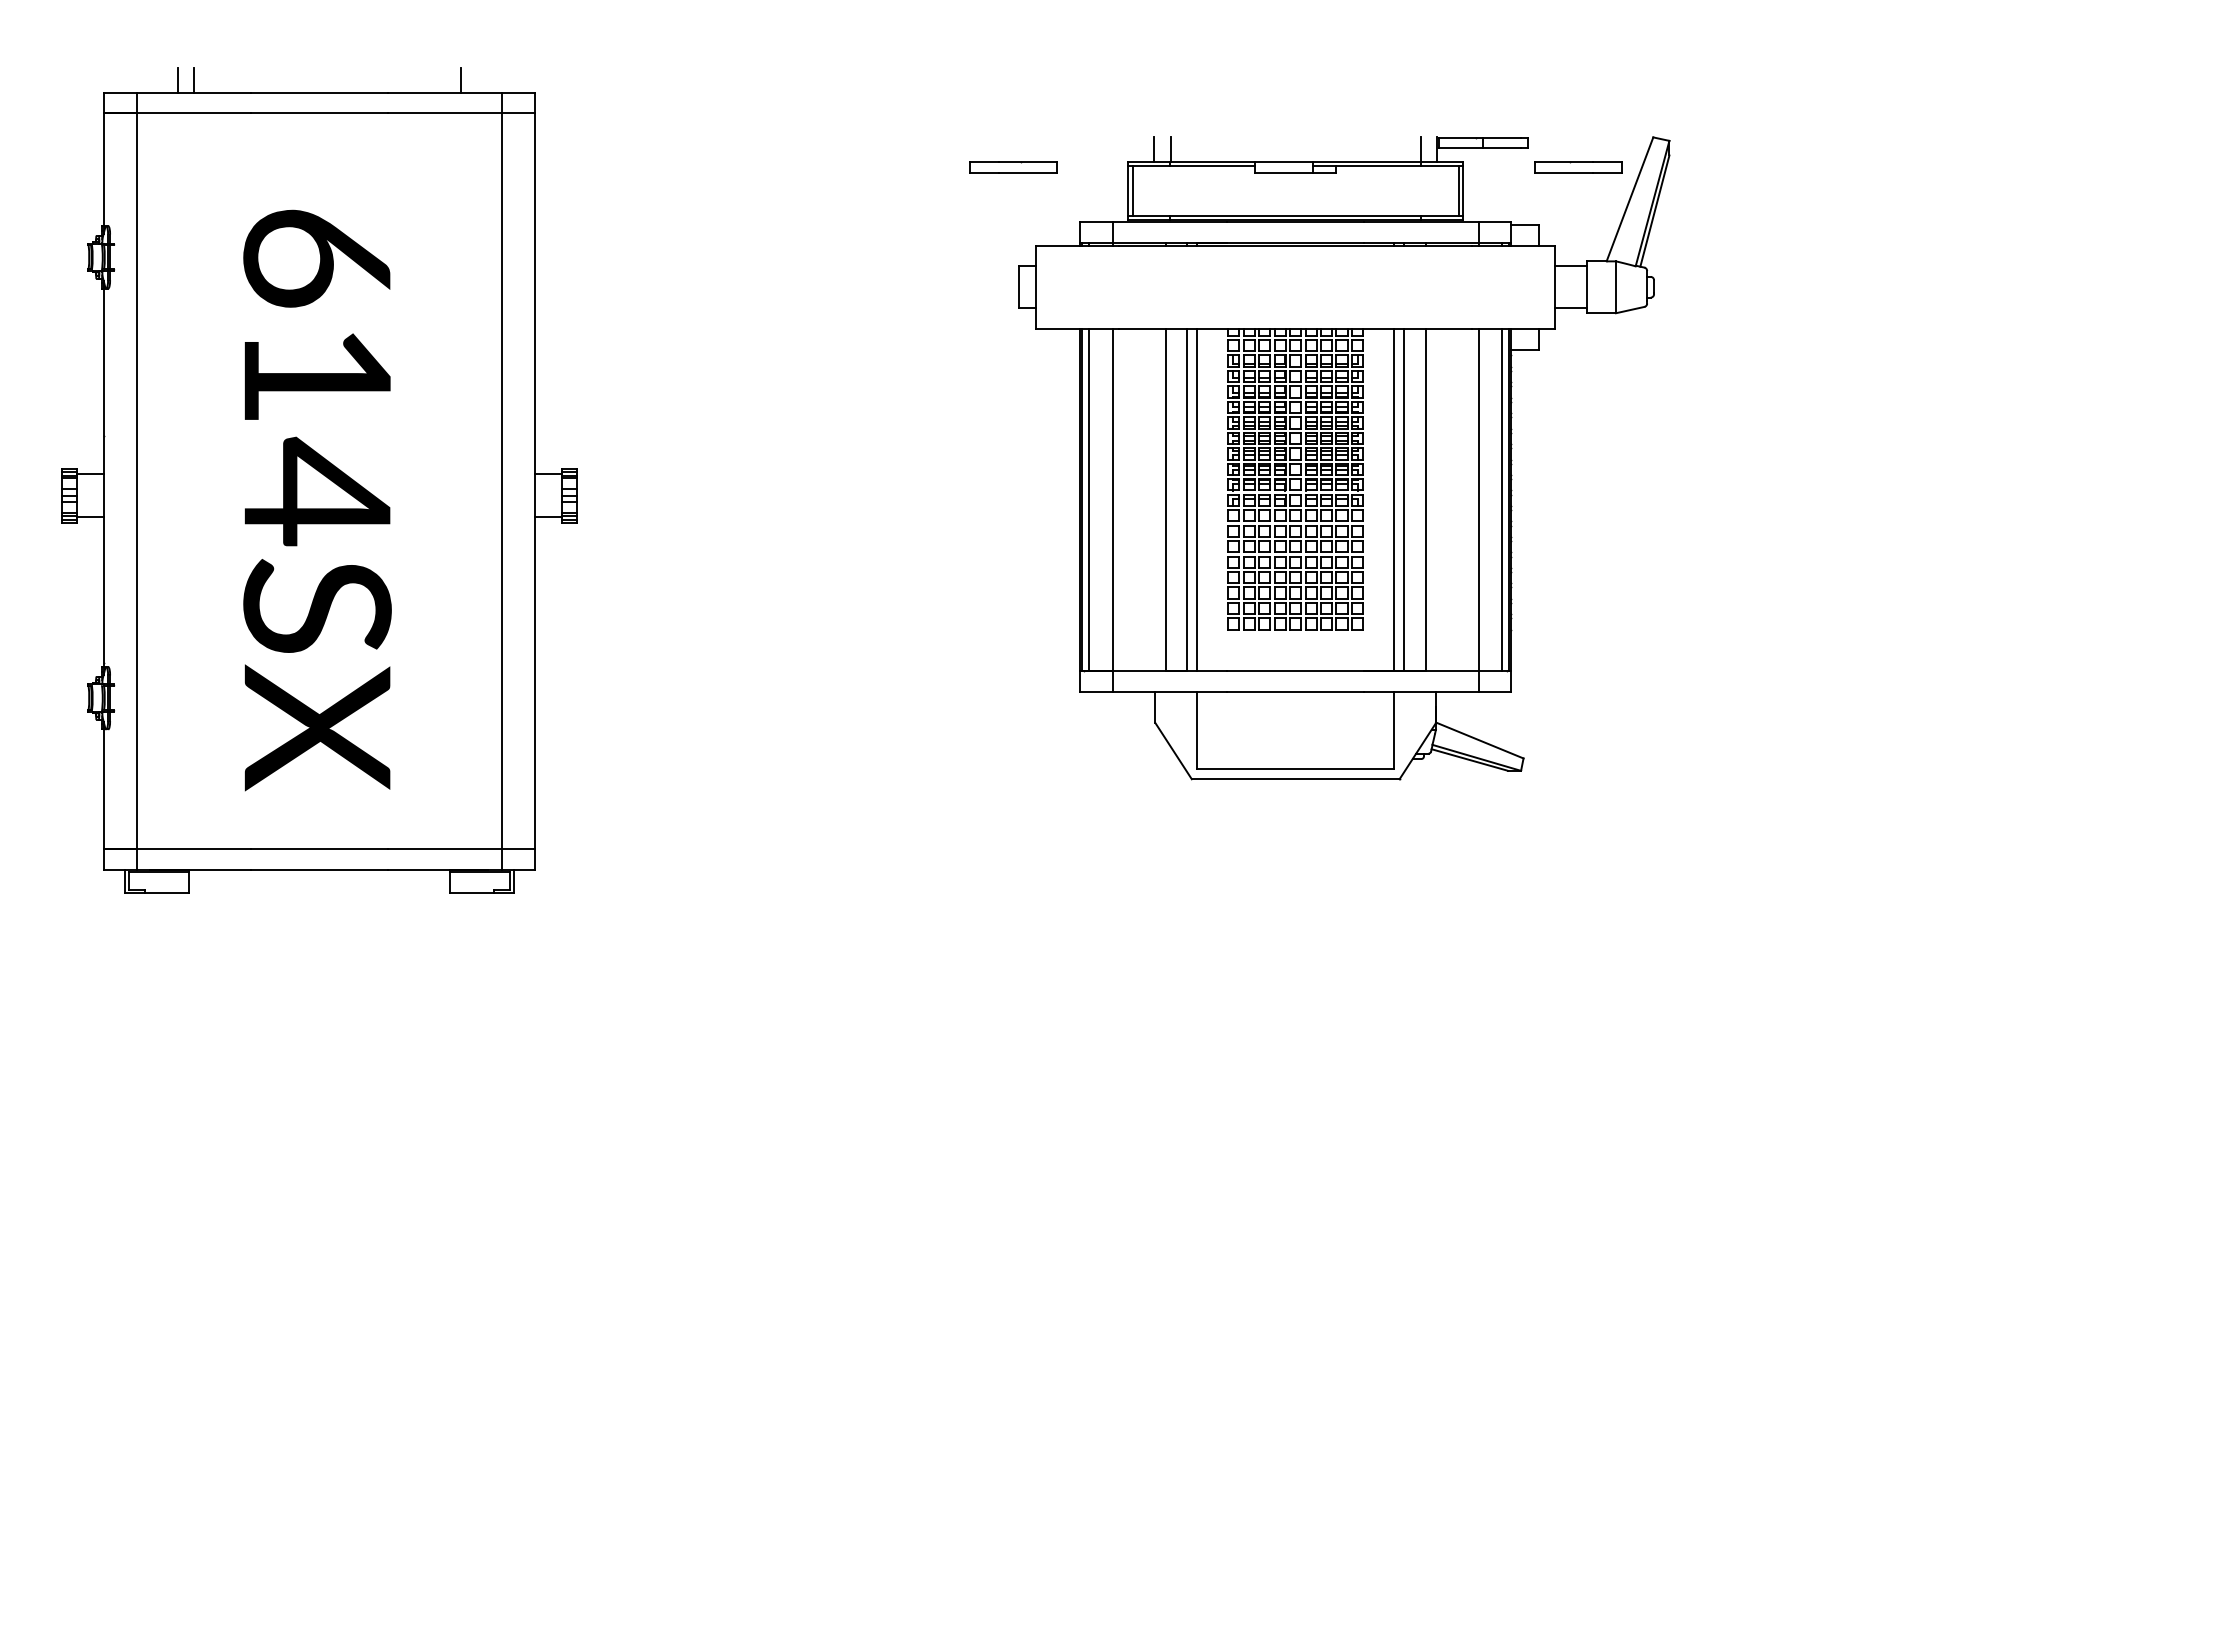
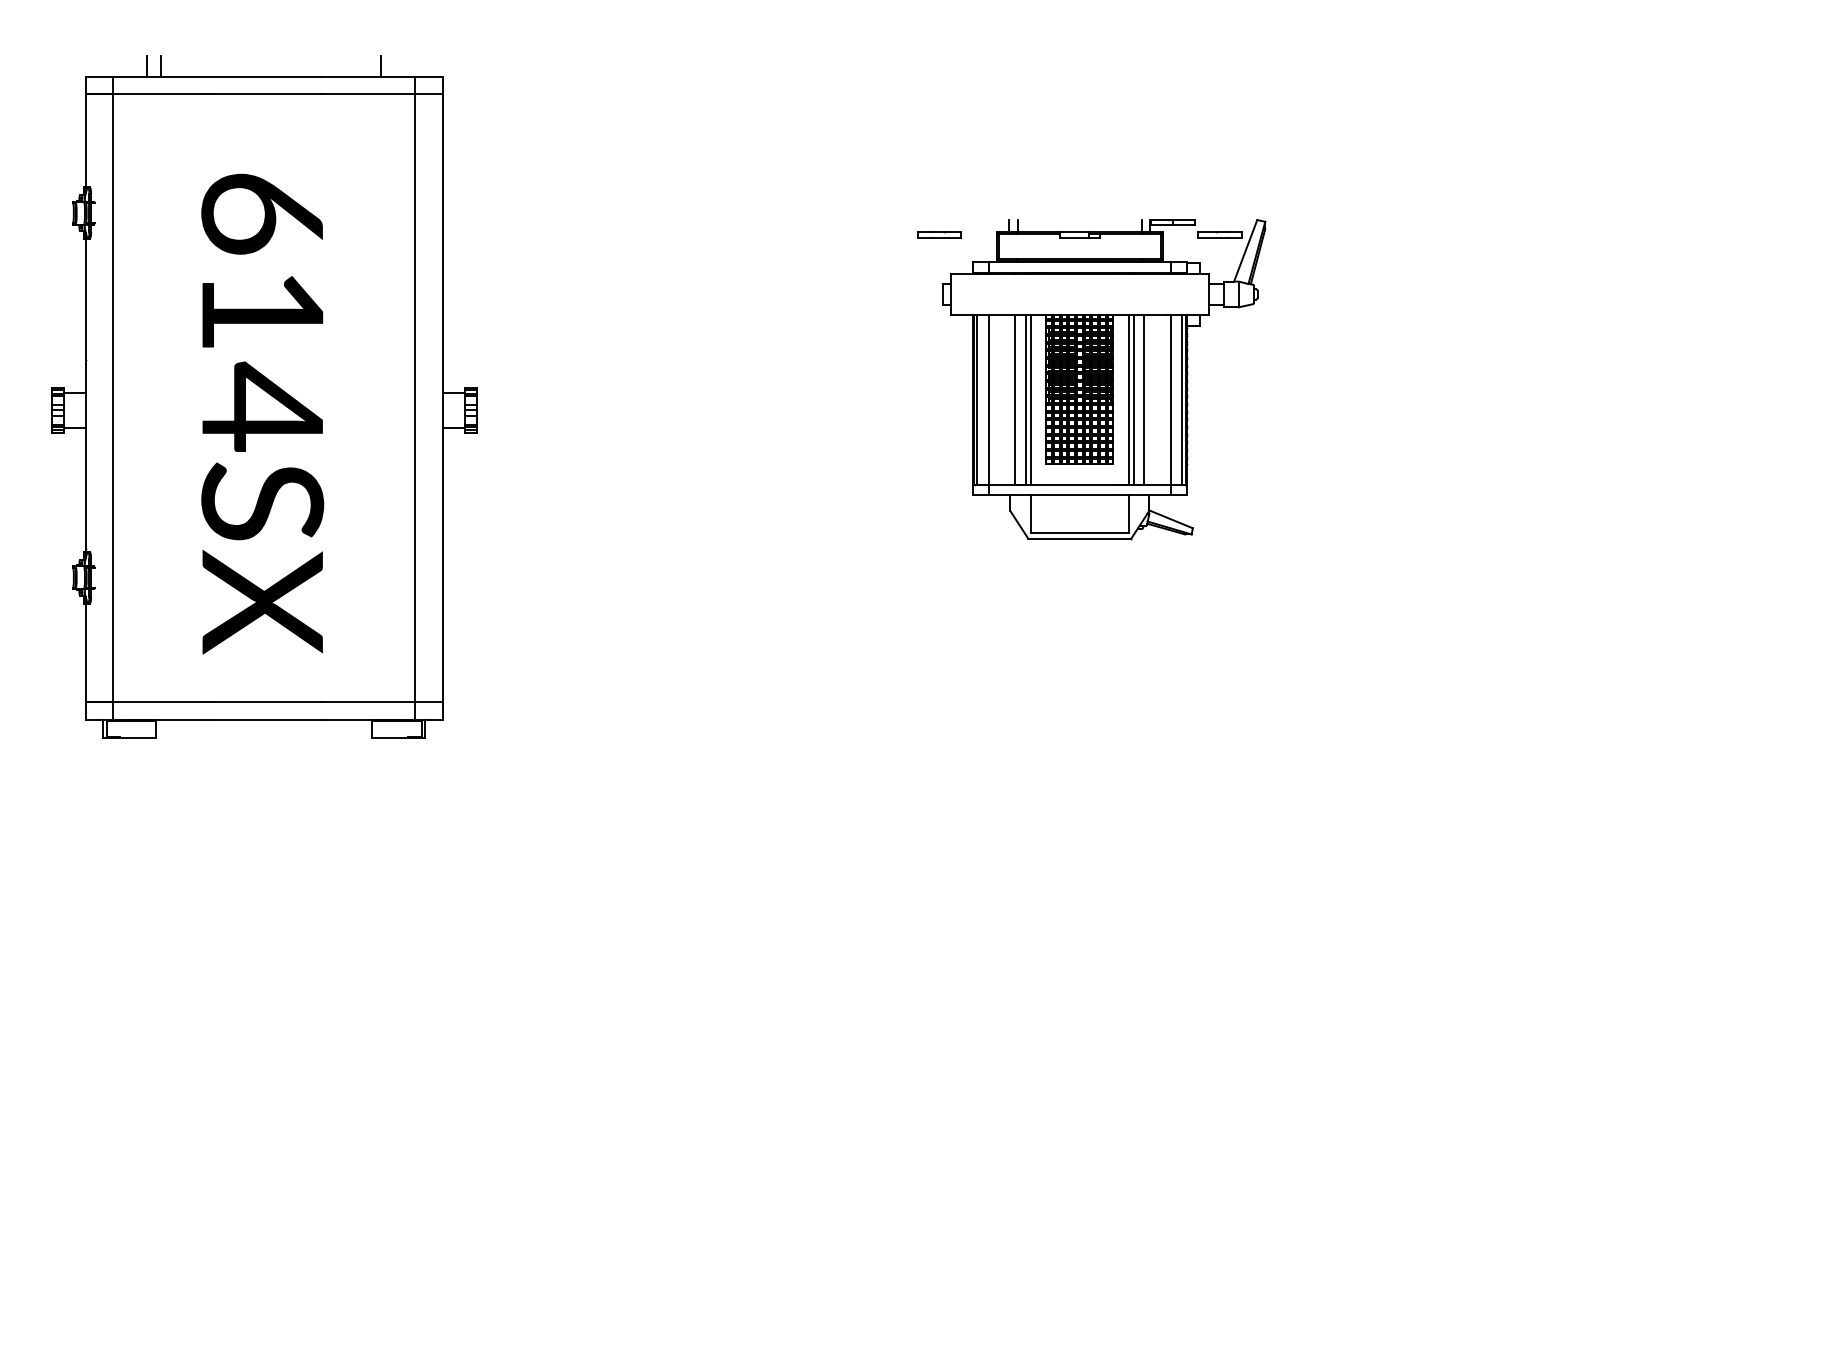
part: (1319, 458) -> (1091, 379), size x0.6

